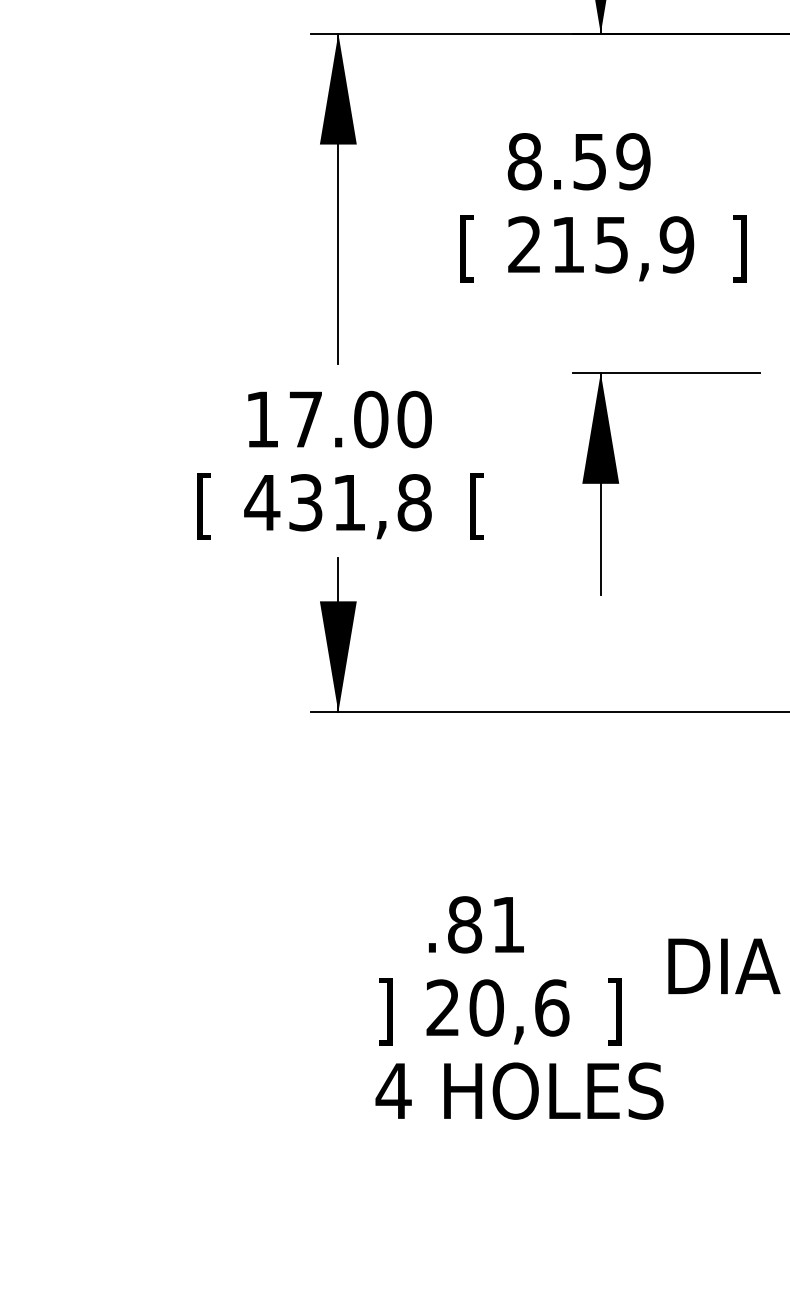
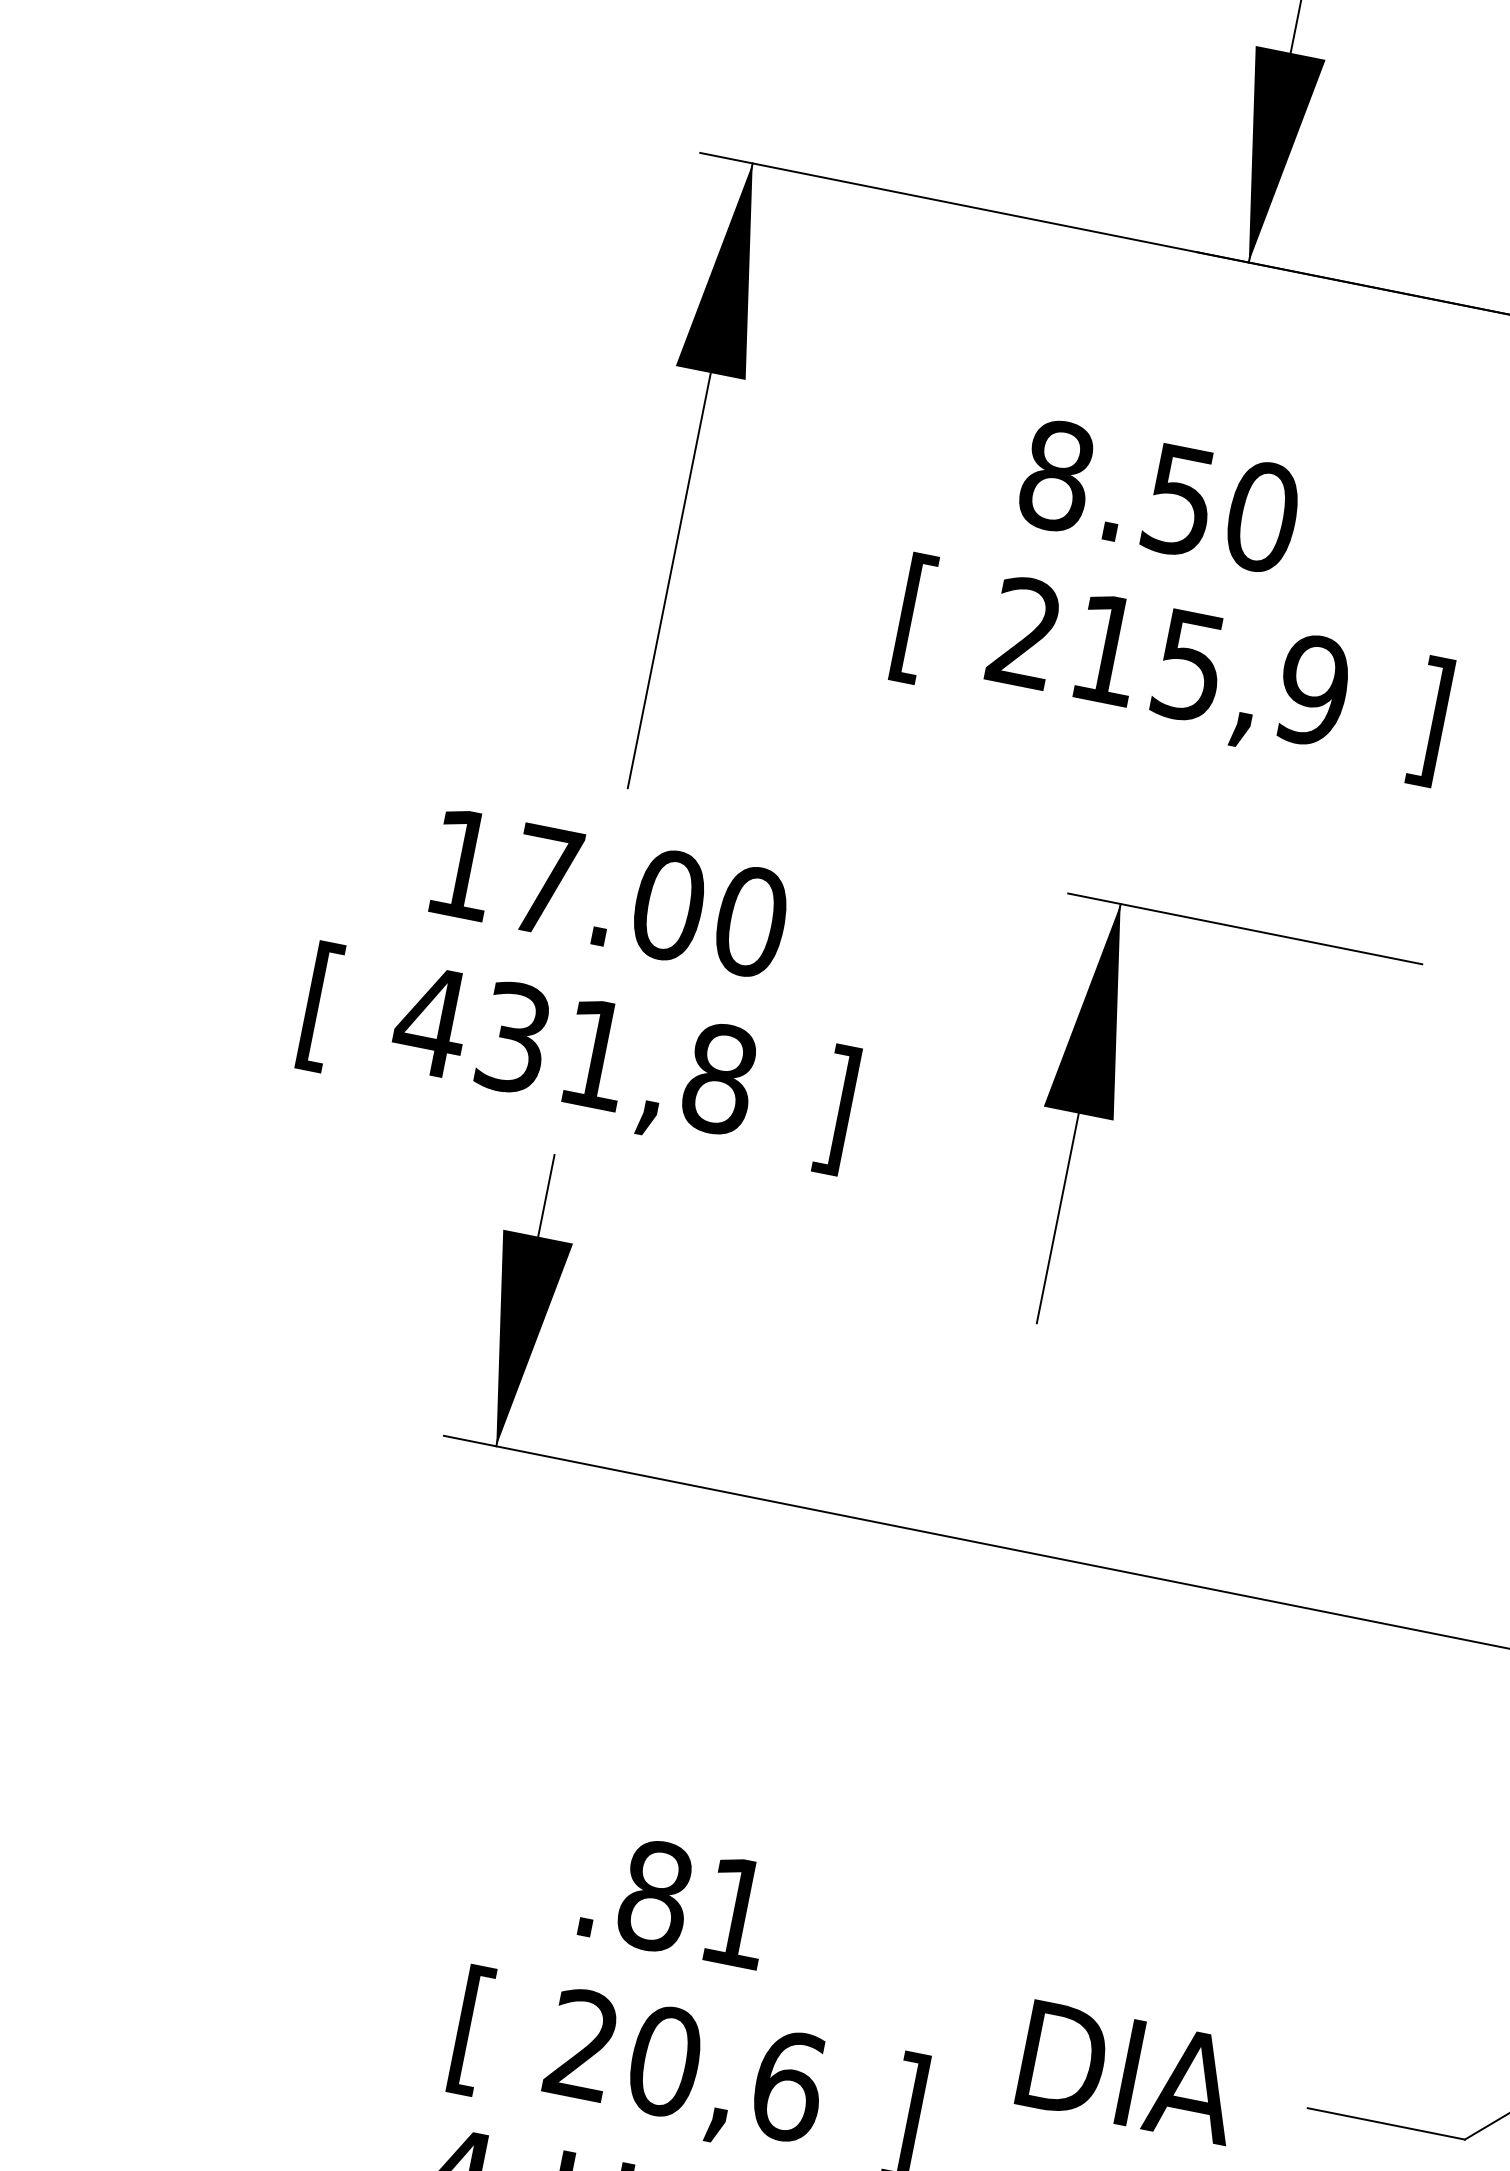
text: (633, 161) -> (1262, 516), 8.59 -> 8.50
text: (477, 506) -> (837, 1109), [ -> ]
text: (385, 1011) -> (472, 2029), ] -> [

